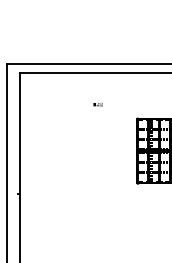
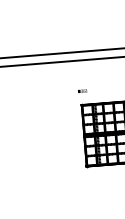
text: (97, 104) -> (81, 91), moved

